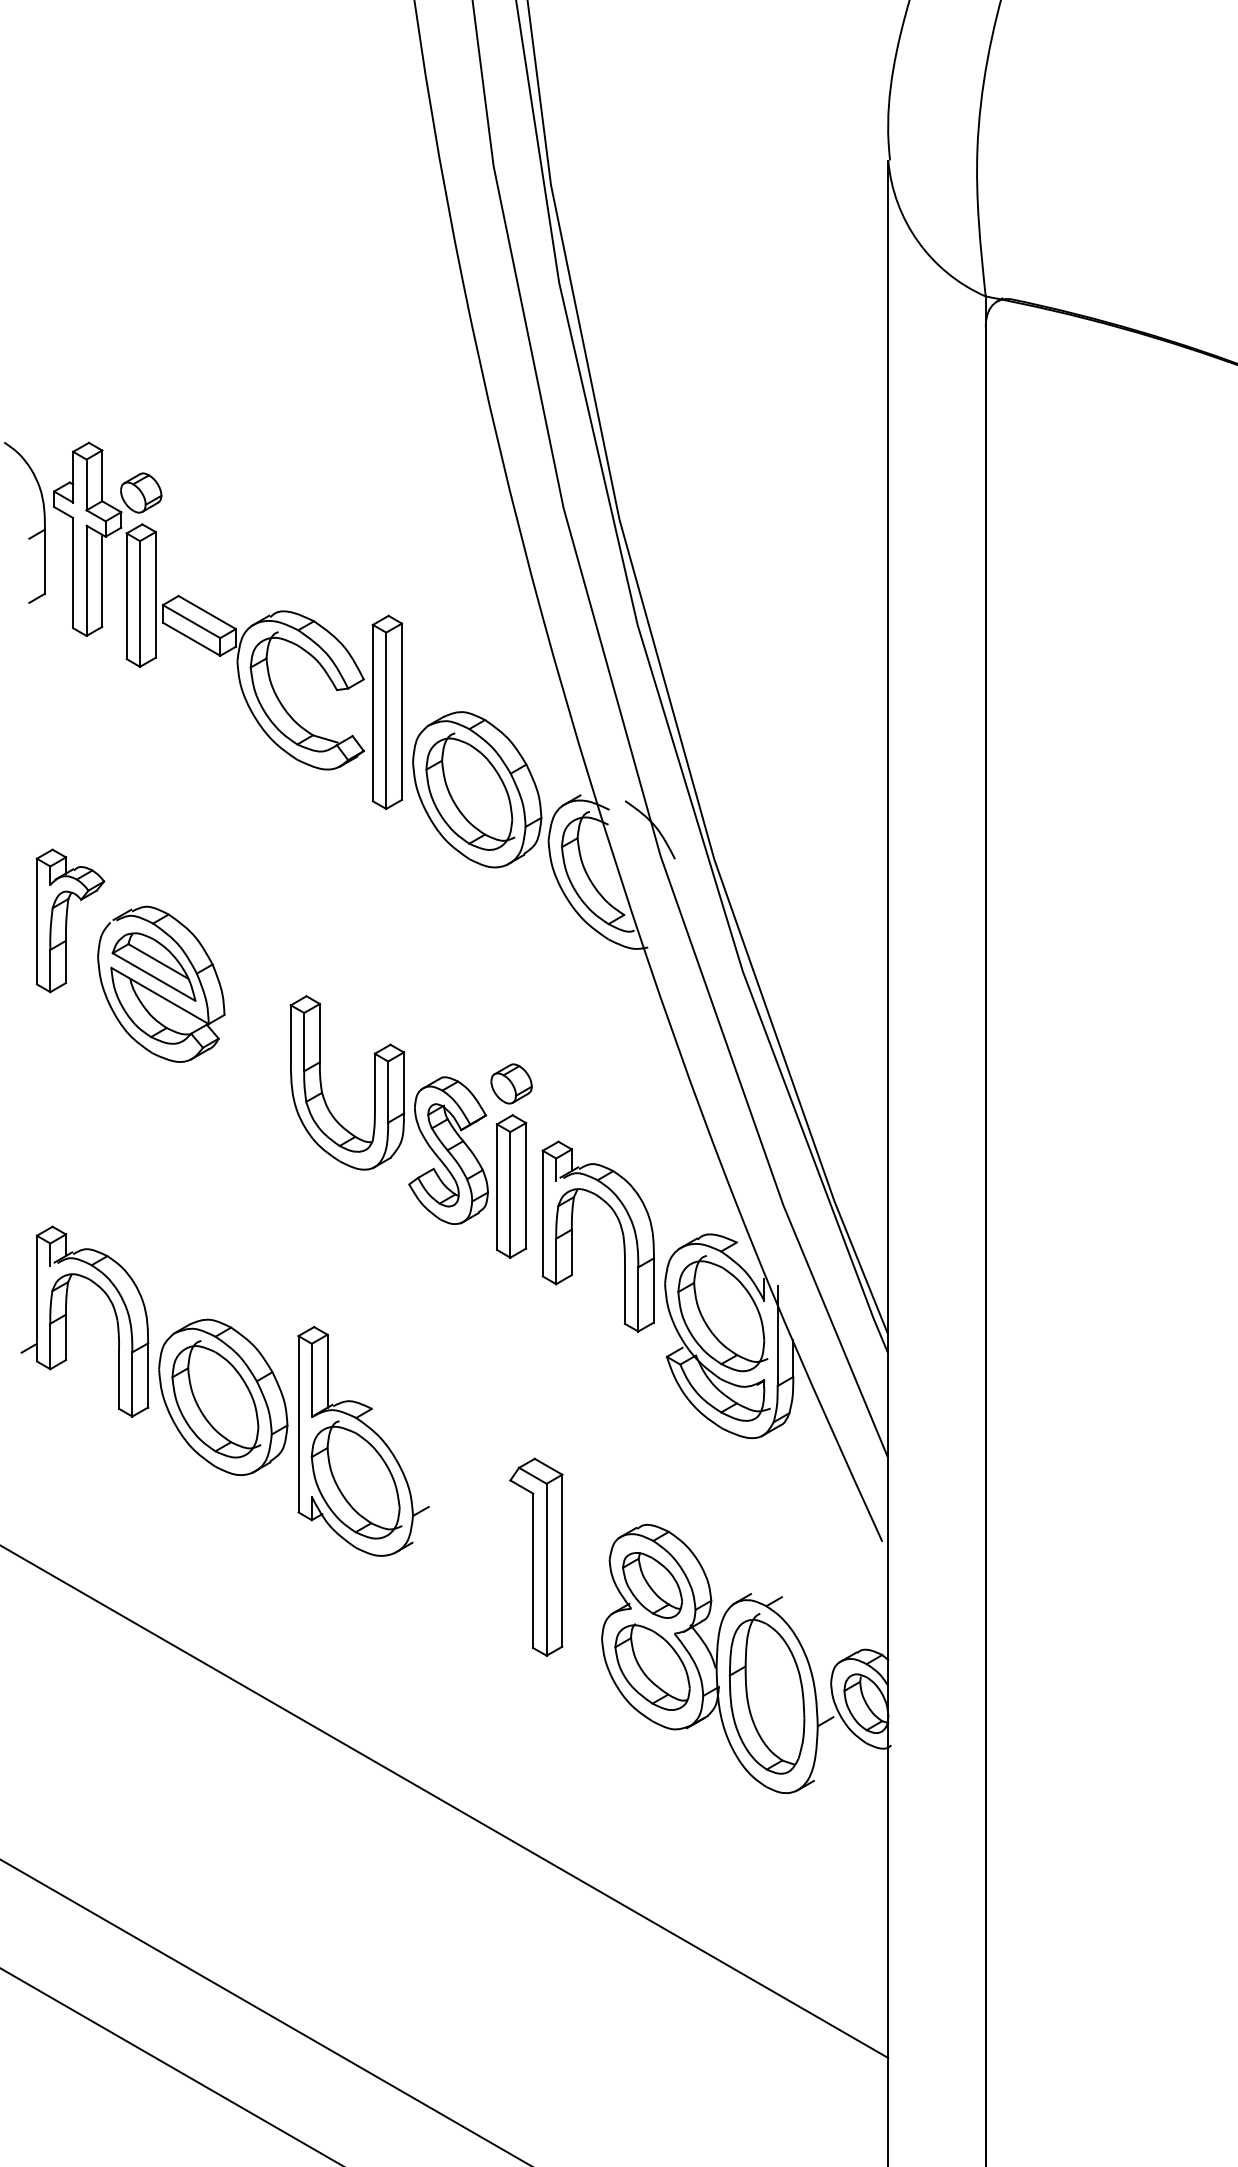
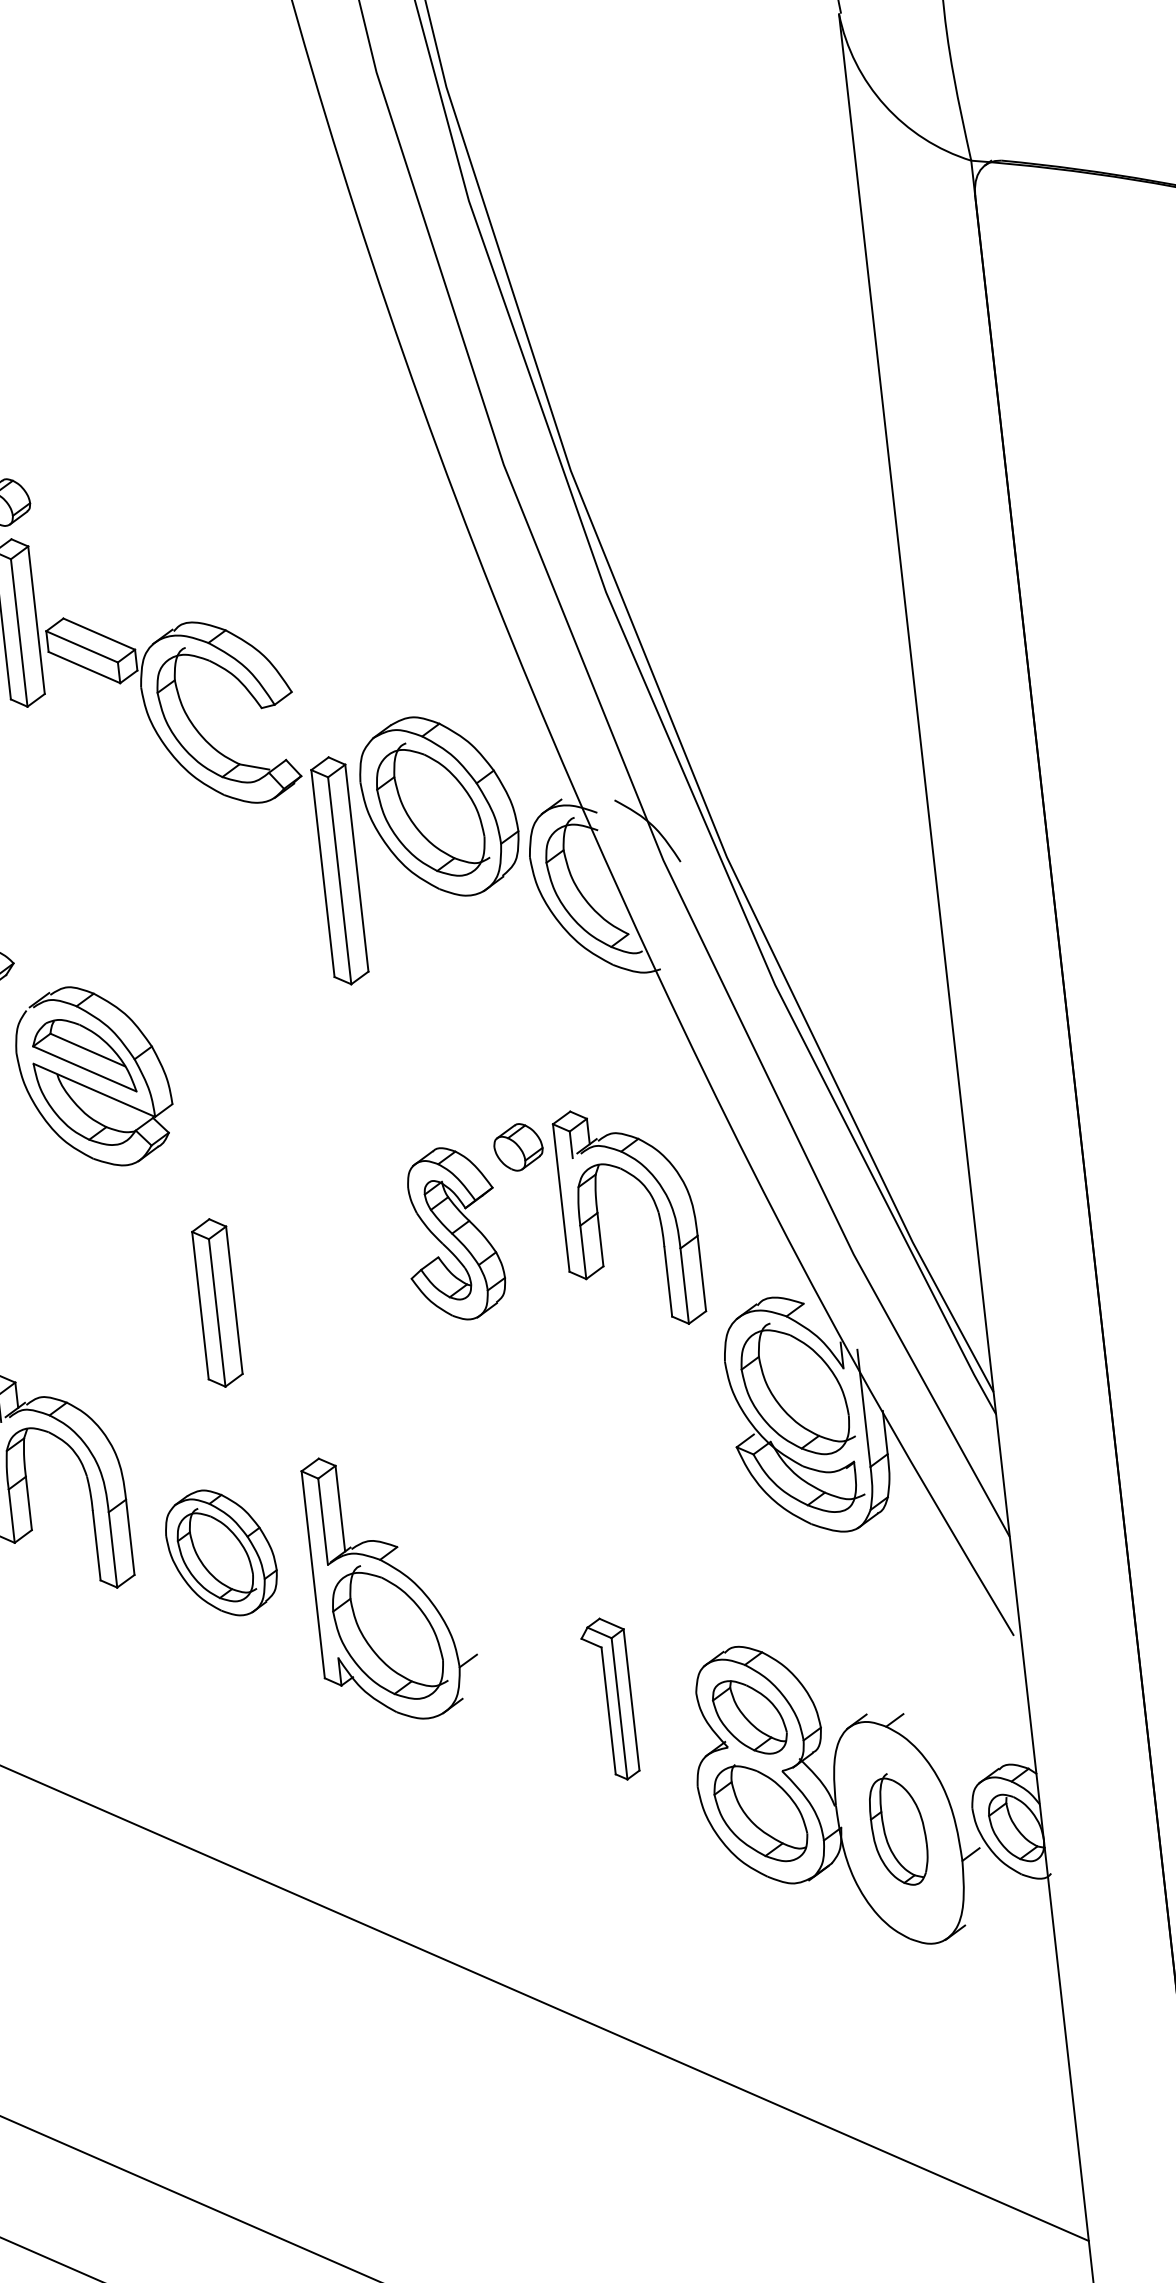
part: (387, 711) -> (339, 869), moved
part: (322, 1087) -> (297, 1176), removed
part: (511, 1186) -> (217, 1302), moved
part: (621, 1232) -> (656, 1209), moved
part: (223, 1396) -> (221, 1552), size x0.7
part: (536, 1556) -> (609, 1698), size x0.7
part: (766, 1693) -> (897, 1829), size x0.6

